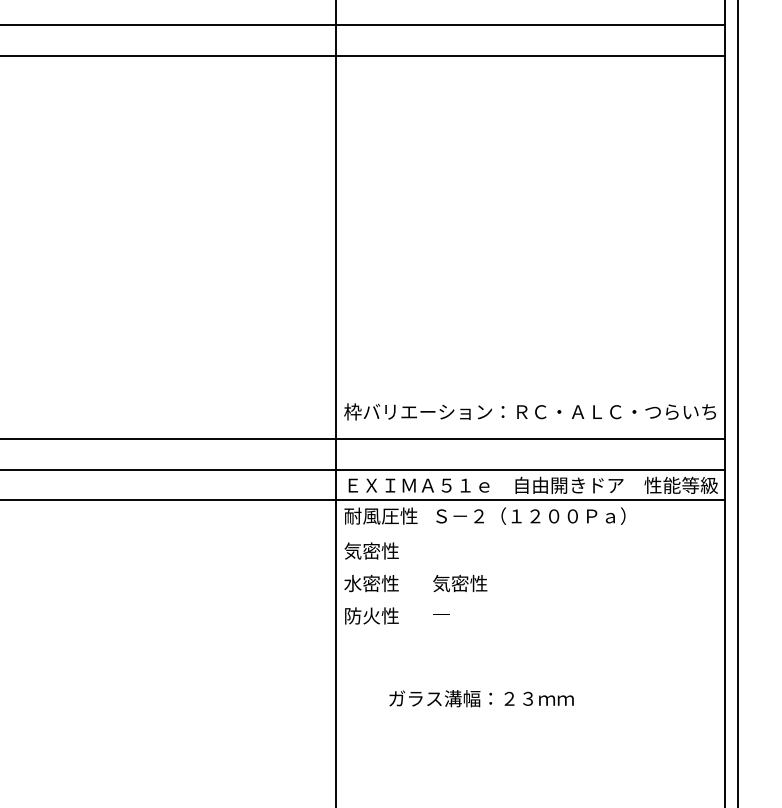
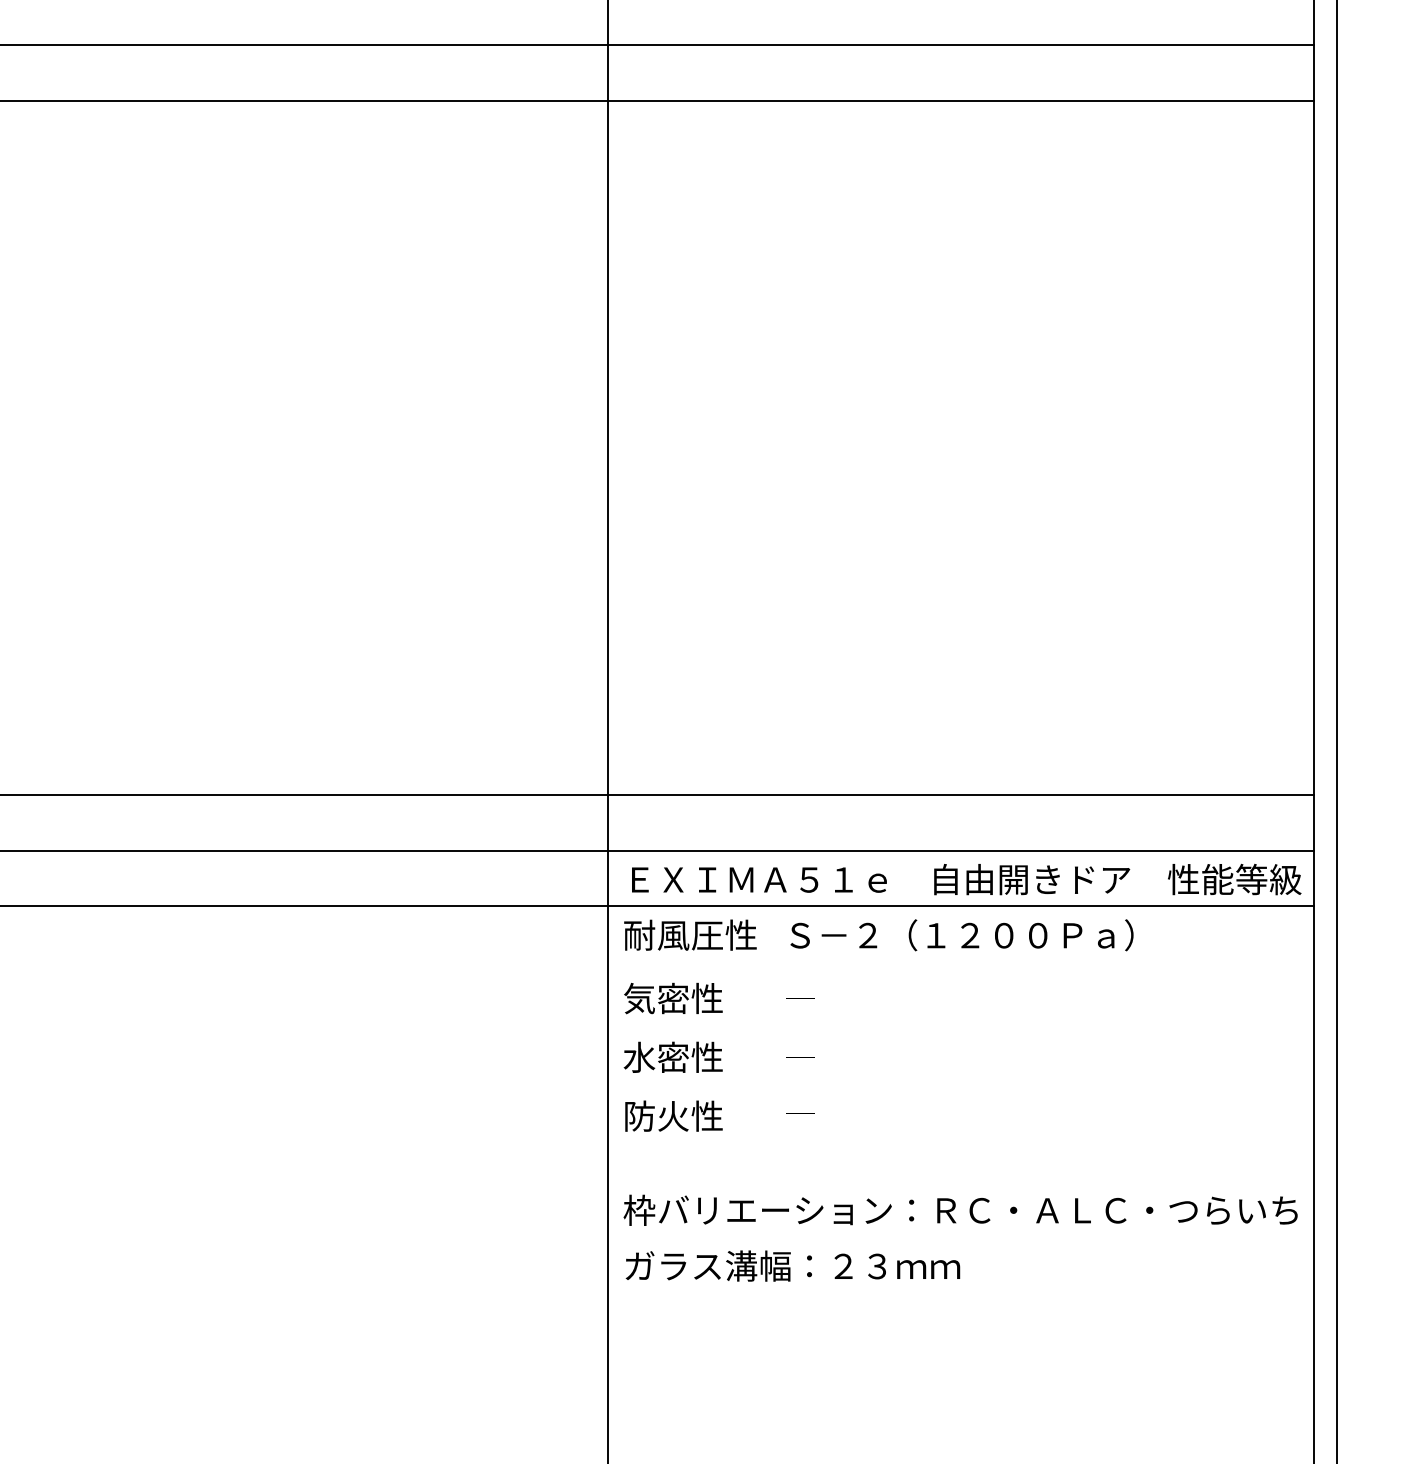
text: (529, 411) -> (959, 1209), moved
text: (460, 583) -> (834, 1057), 気密性 -> ―
text: (481, 698) -> (792, 1265), moved

